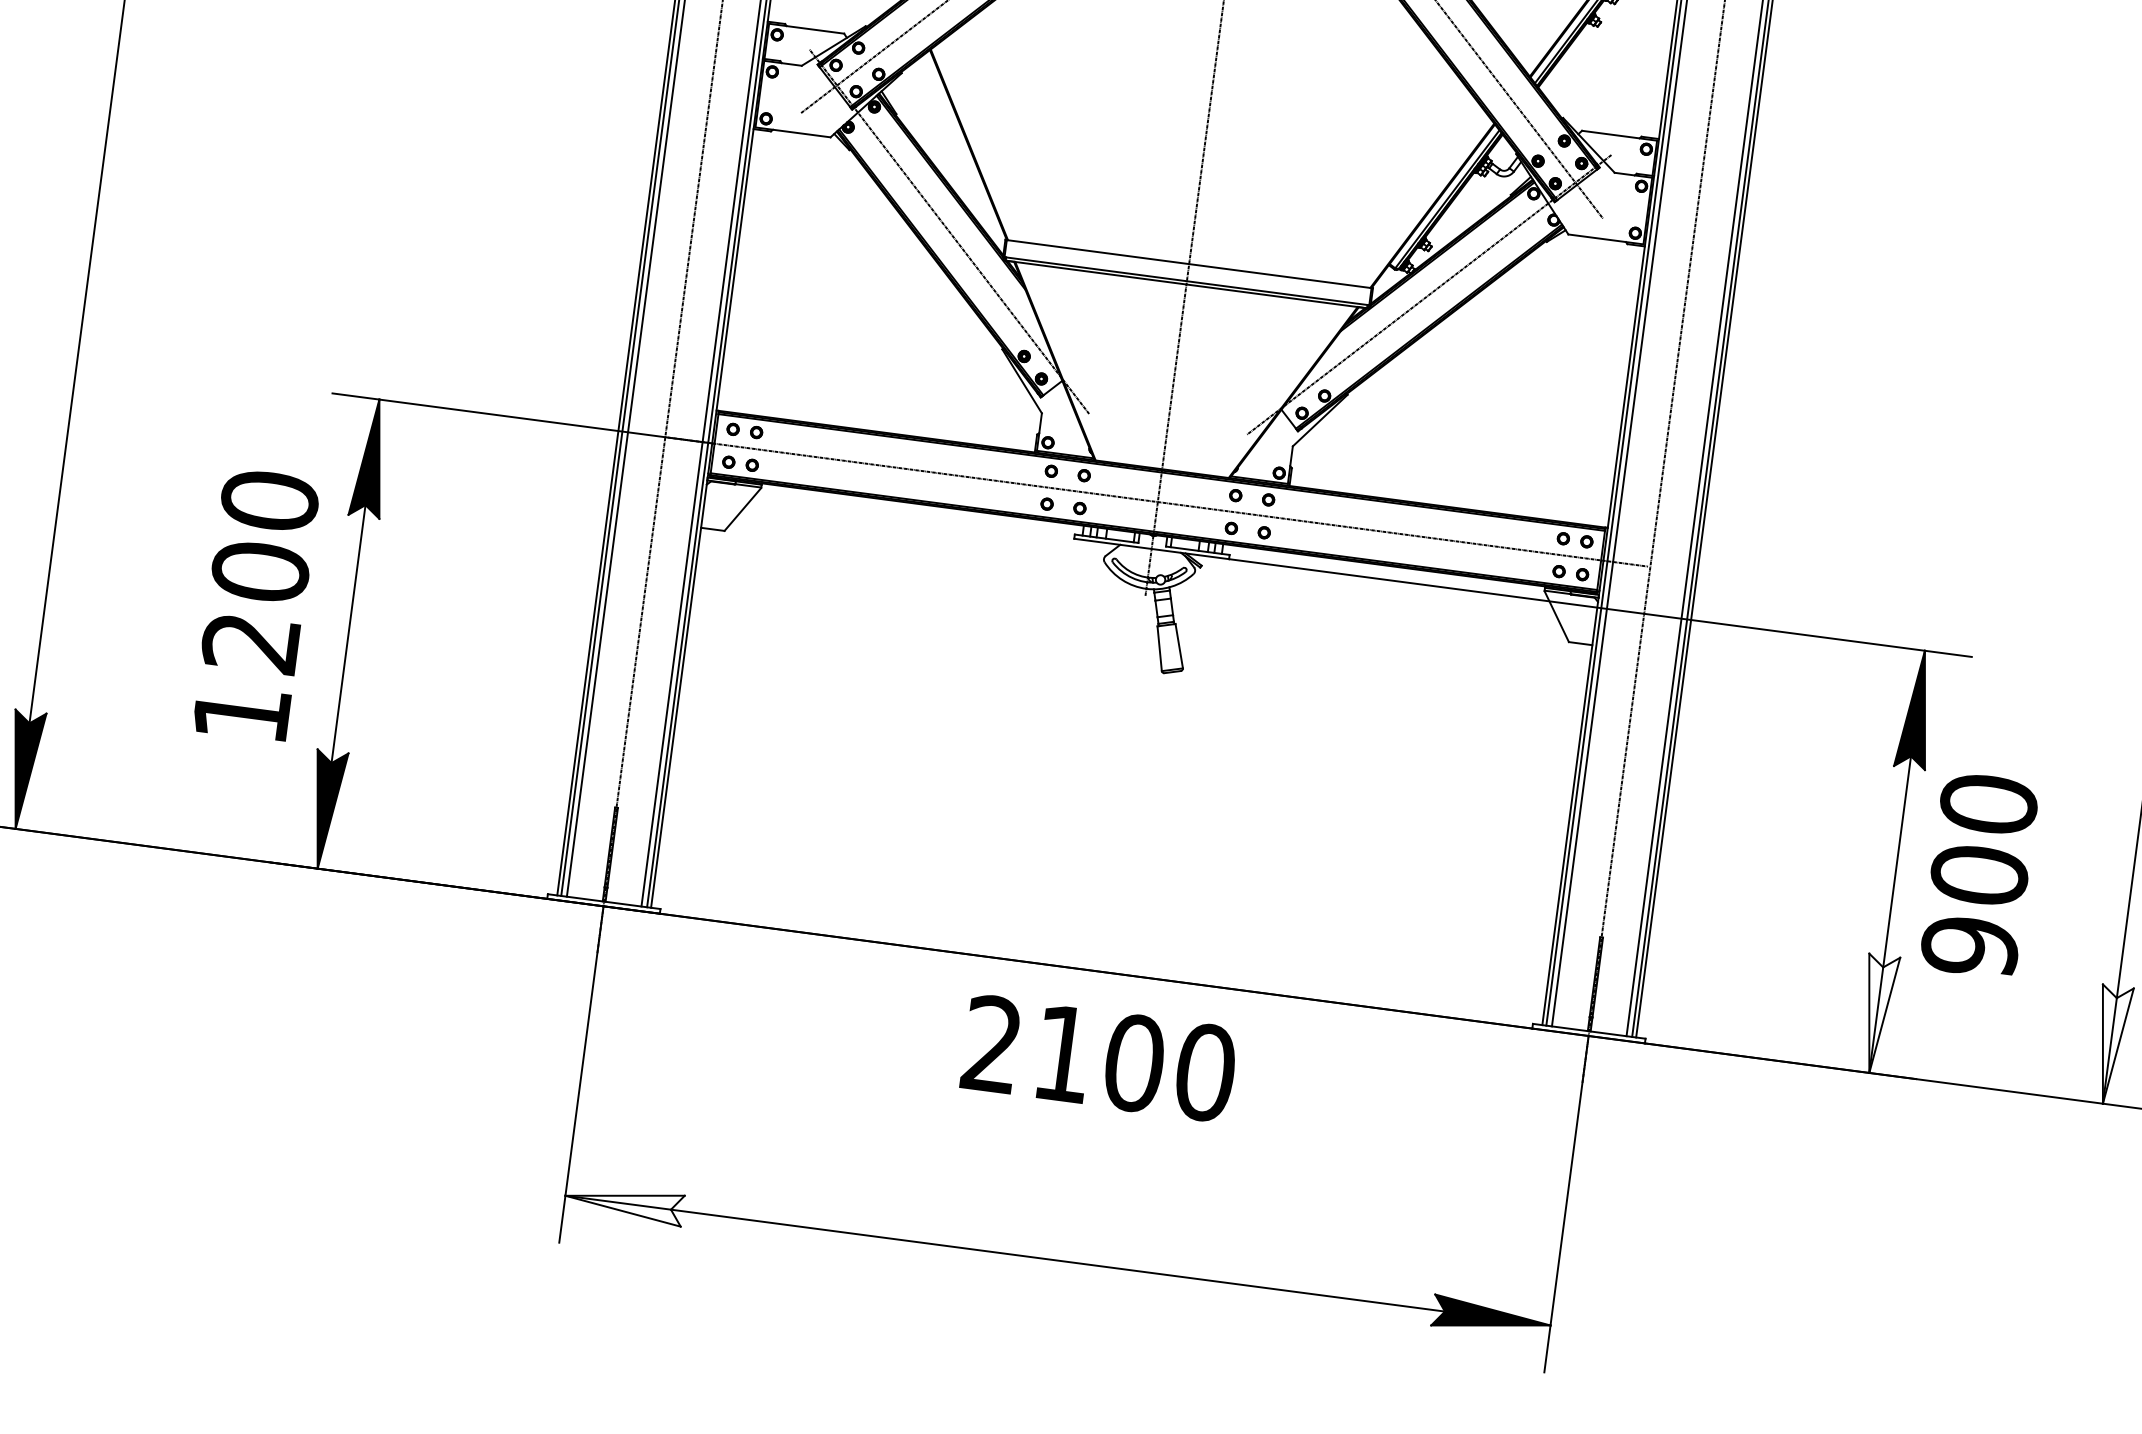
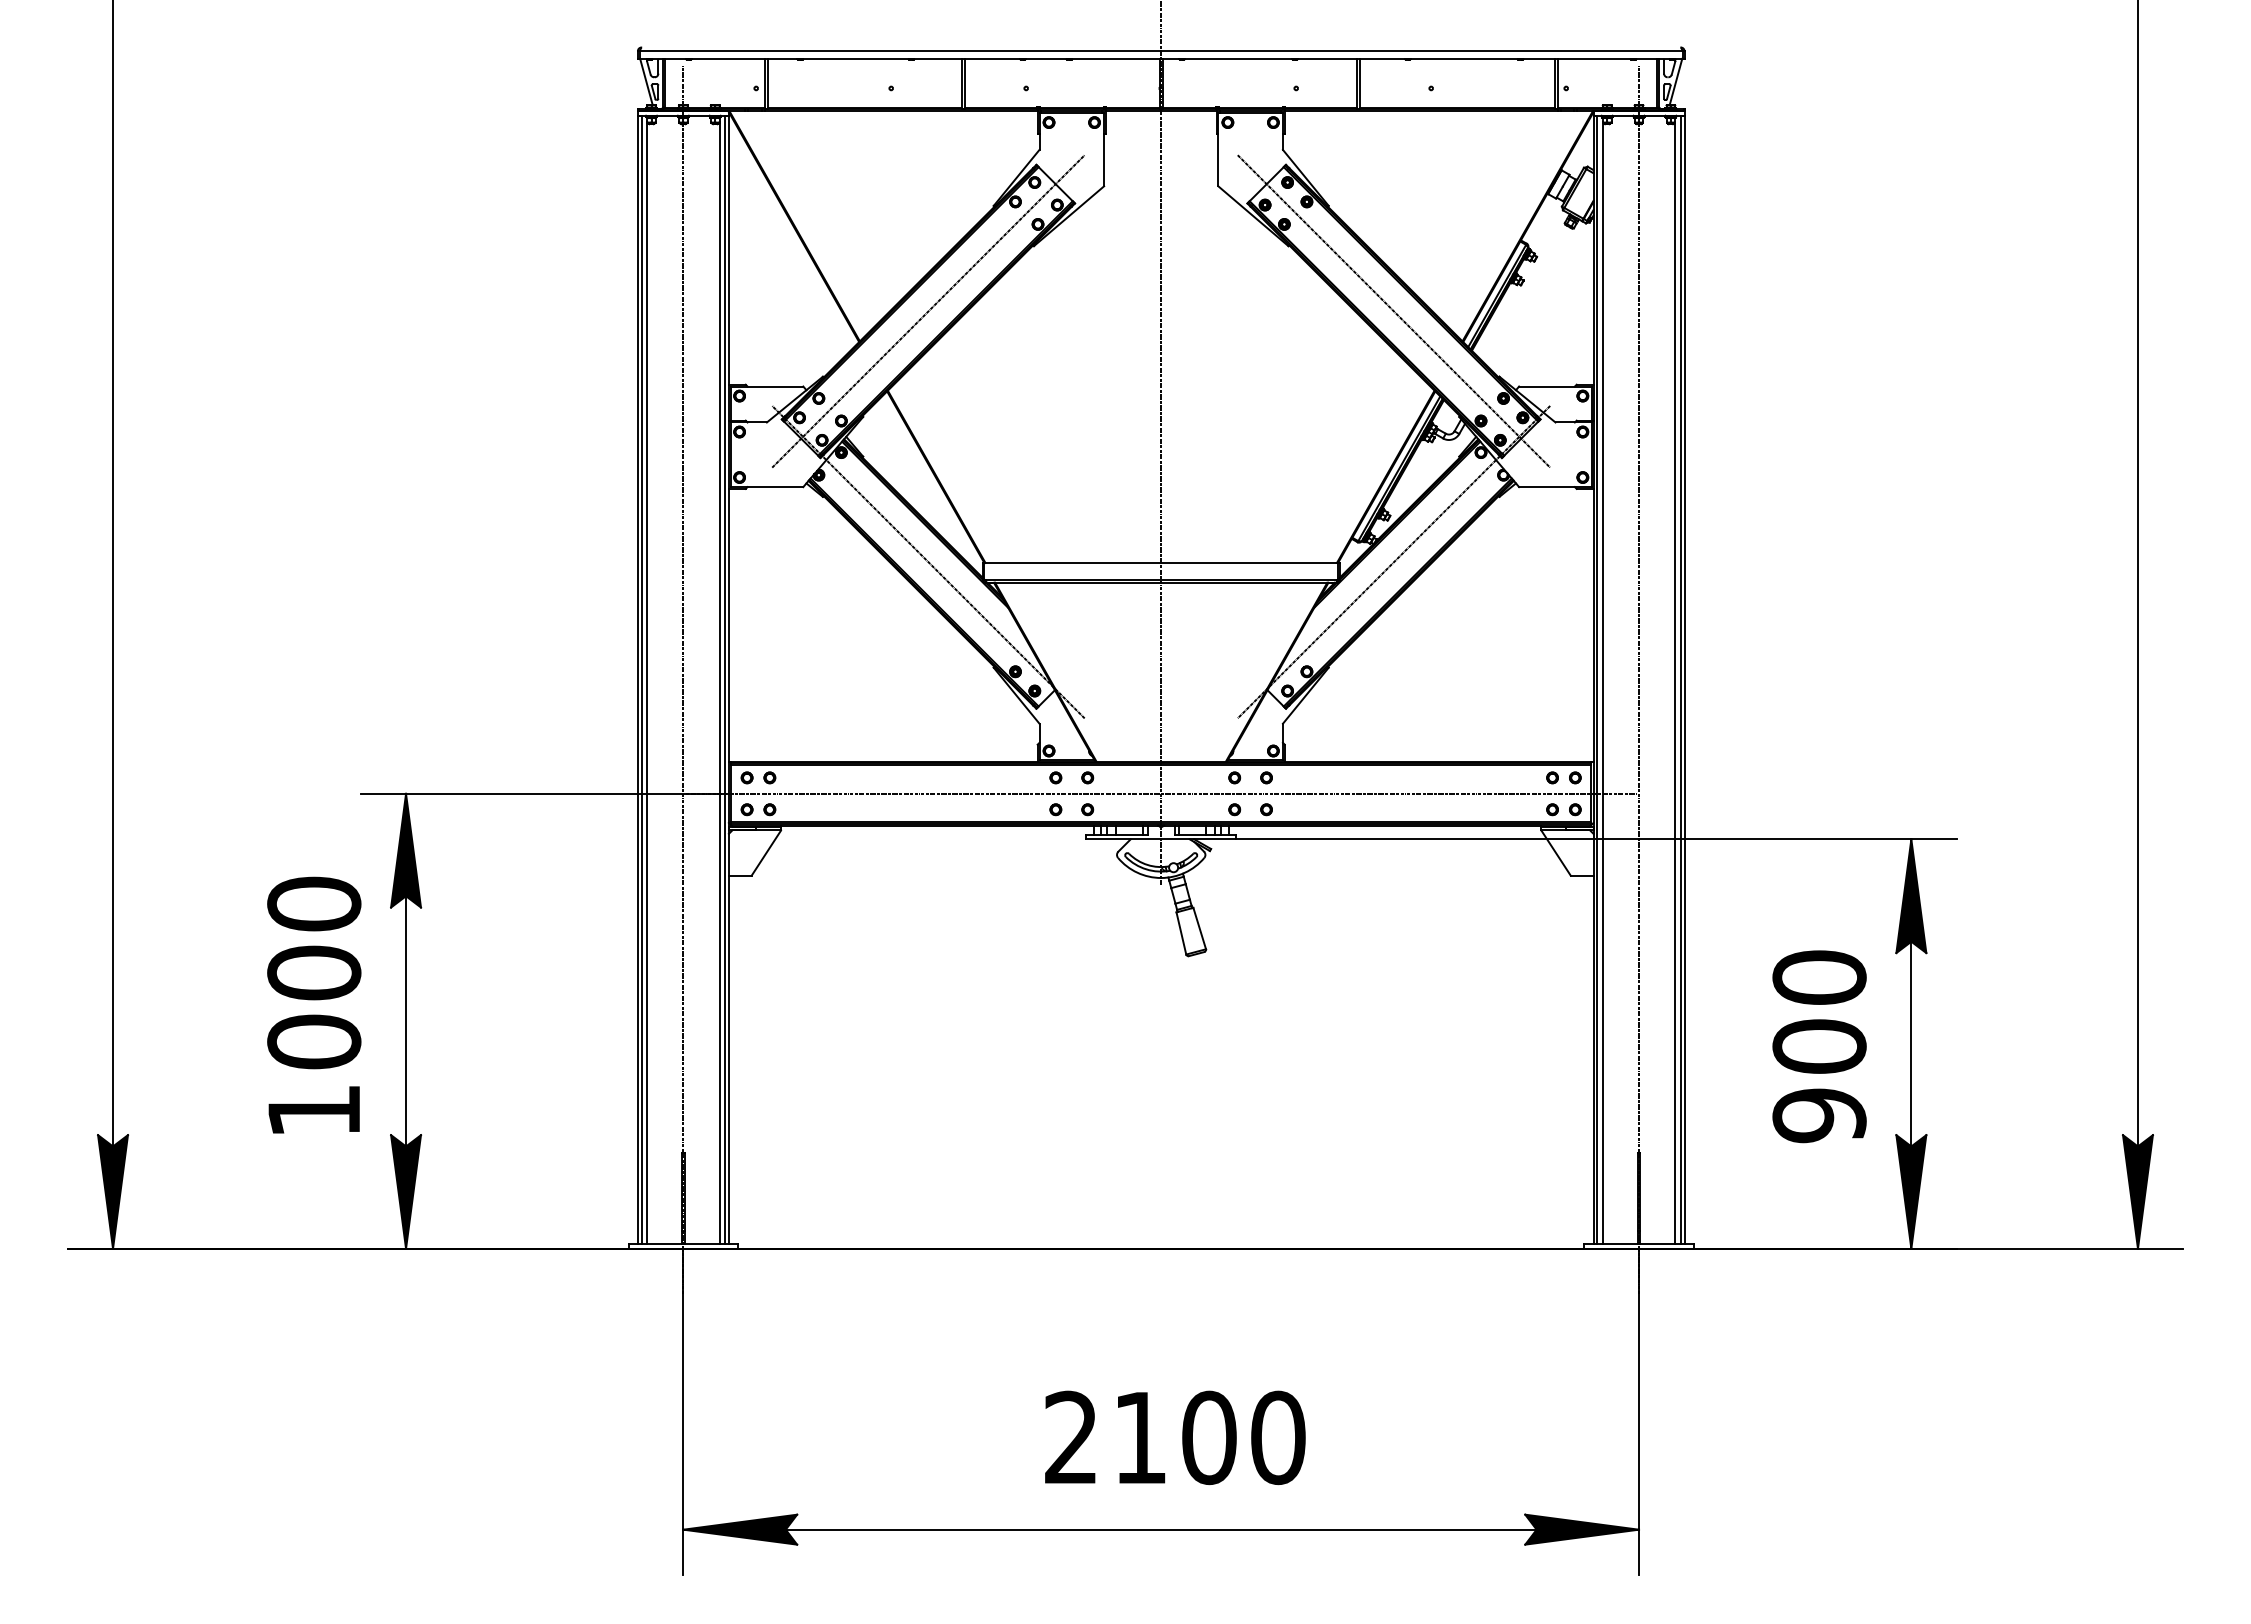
text: (251, 642) -> (314, 1041), 1200 -> 1000
text: (1979, 875) -> (1819, 1046), moved
fill: (1877, 1013) -> (1911, 1191), added
fill: (2110, 1044) -> (2137, 1191), added
text: (1099, 1058) -> (1175, 1437), moved
fill: (624, 1203) -> (740, 1529), added

